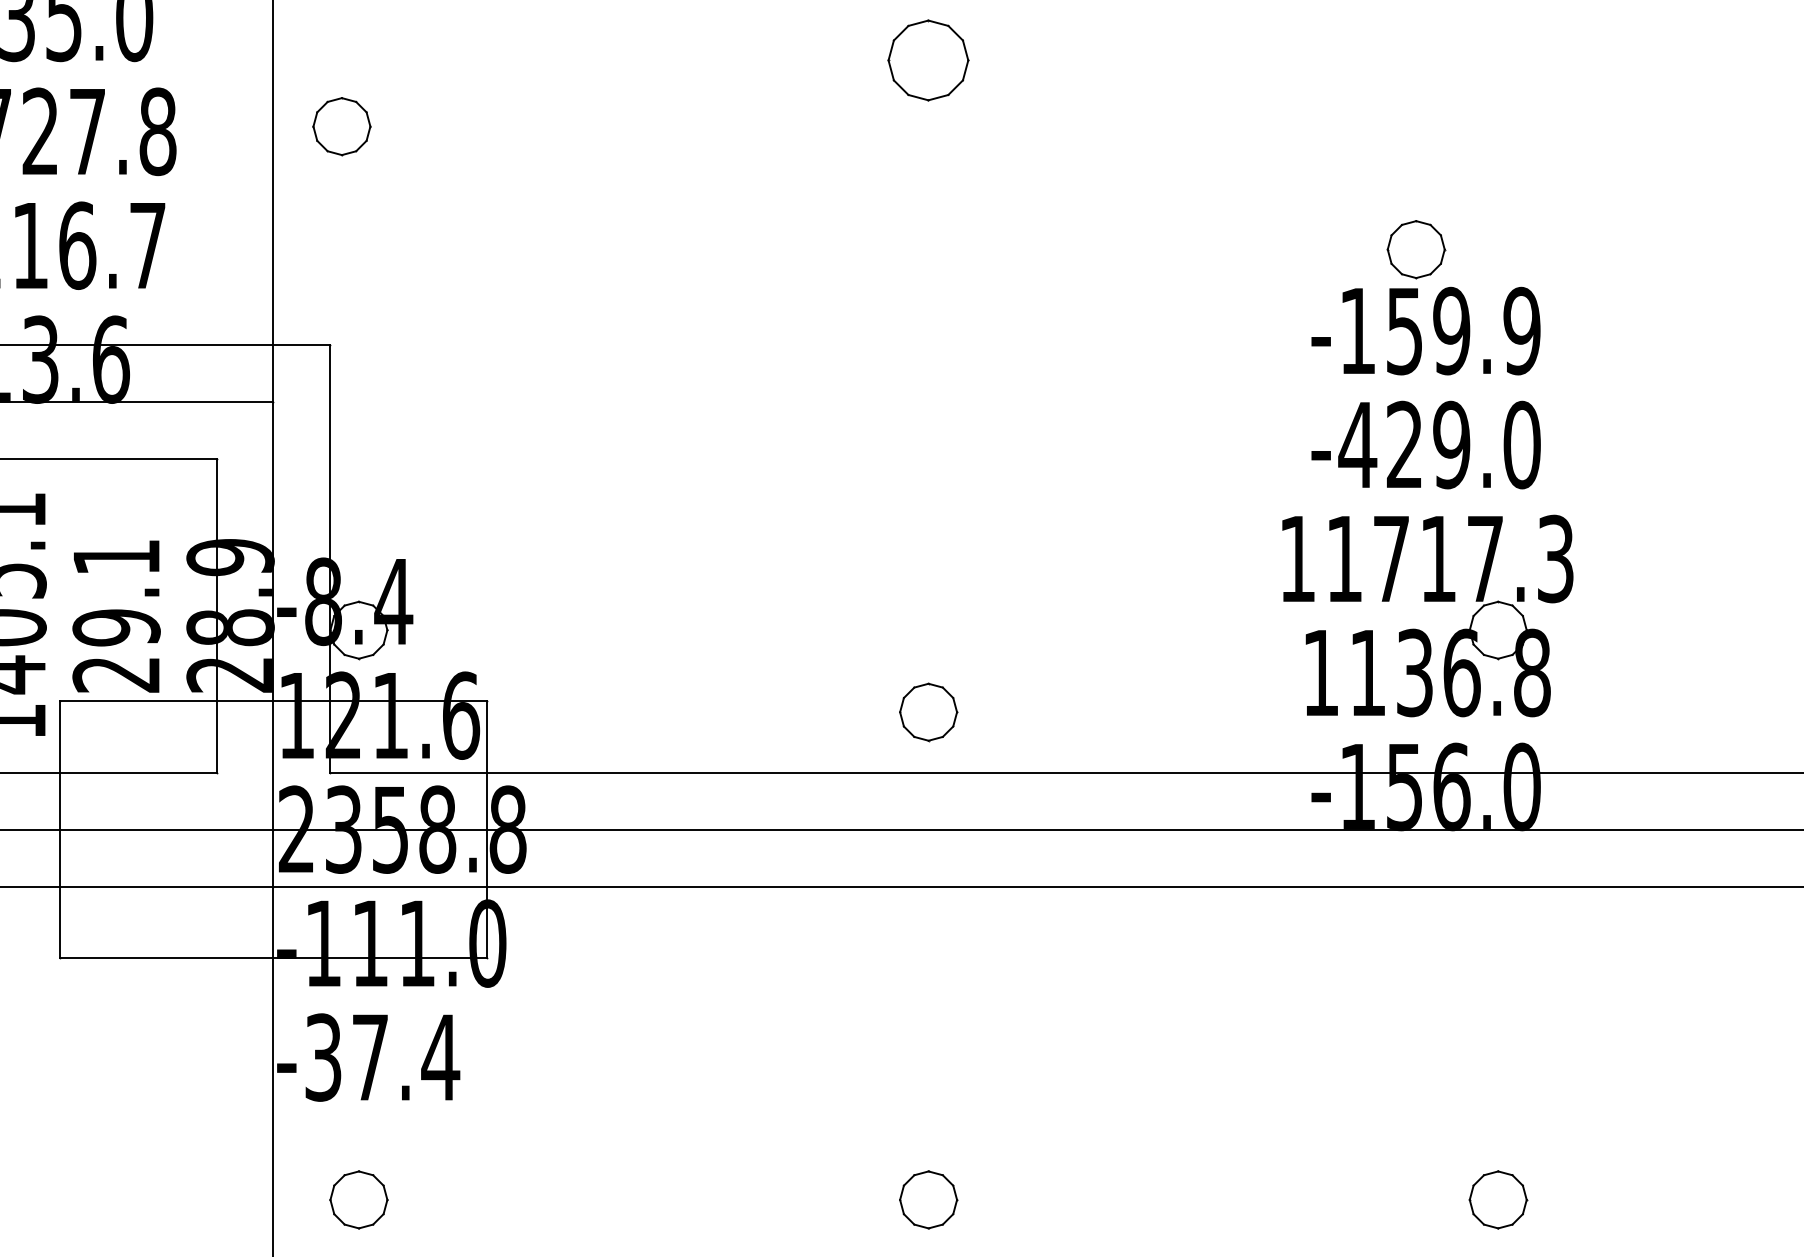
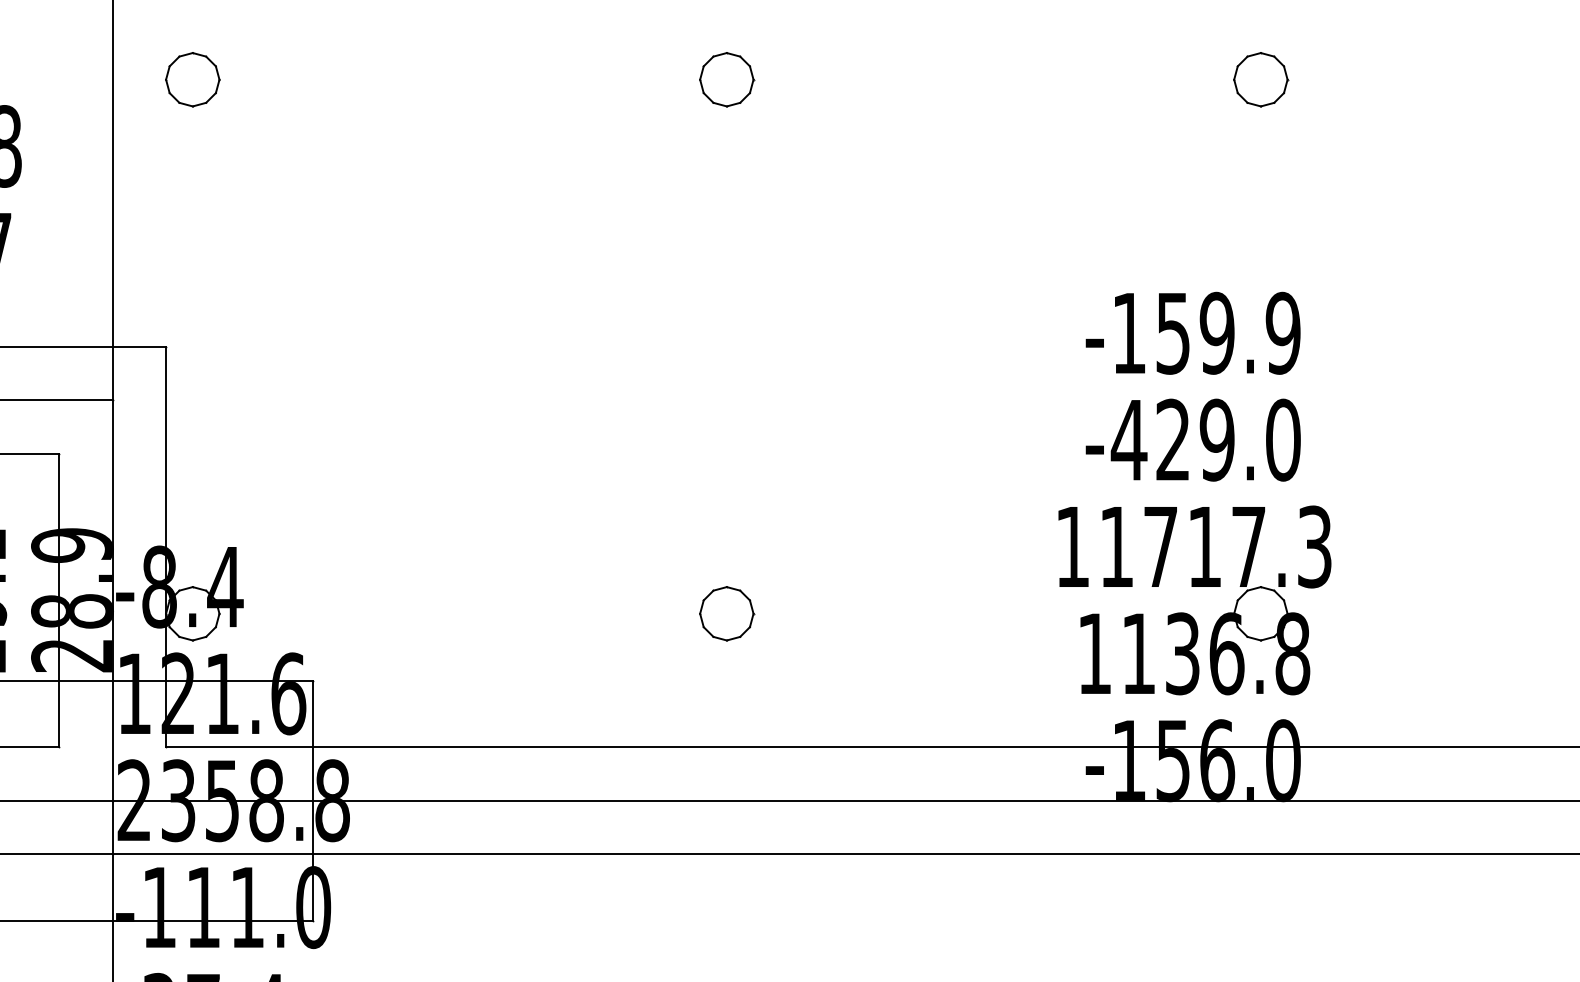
part: (928, 60) -> (726, 79), size x0.71
part: (341, 126) -> (192, 79), moved
part: (1416, 249) -> (1261, 79), moved
part: (928, 712) -> (726, 614), moved

